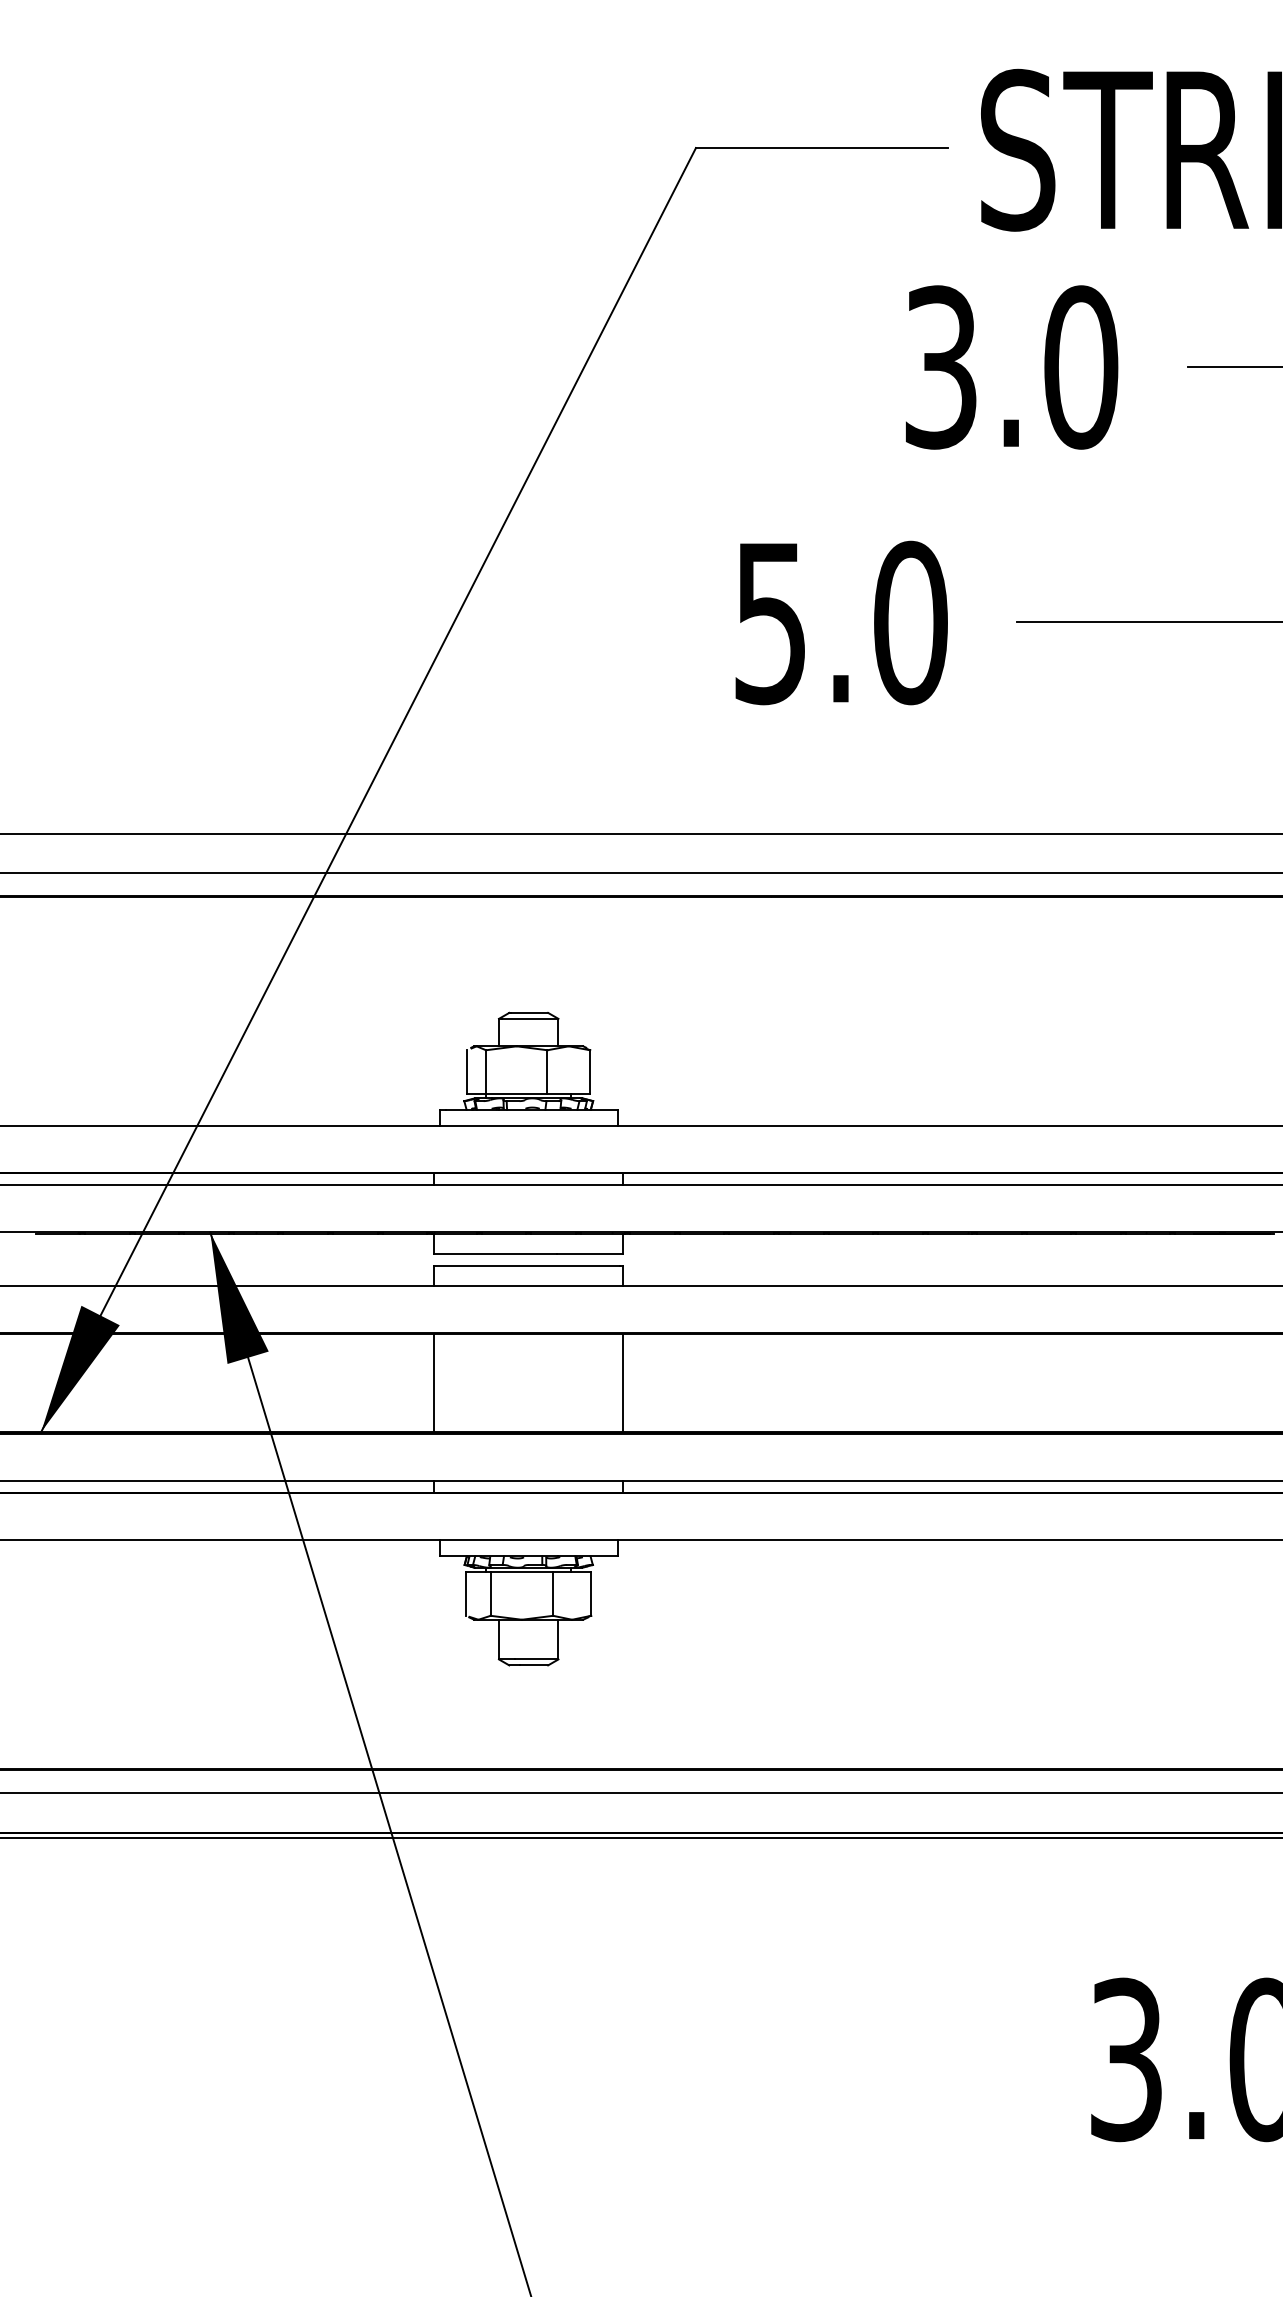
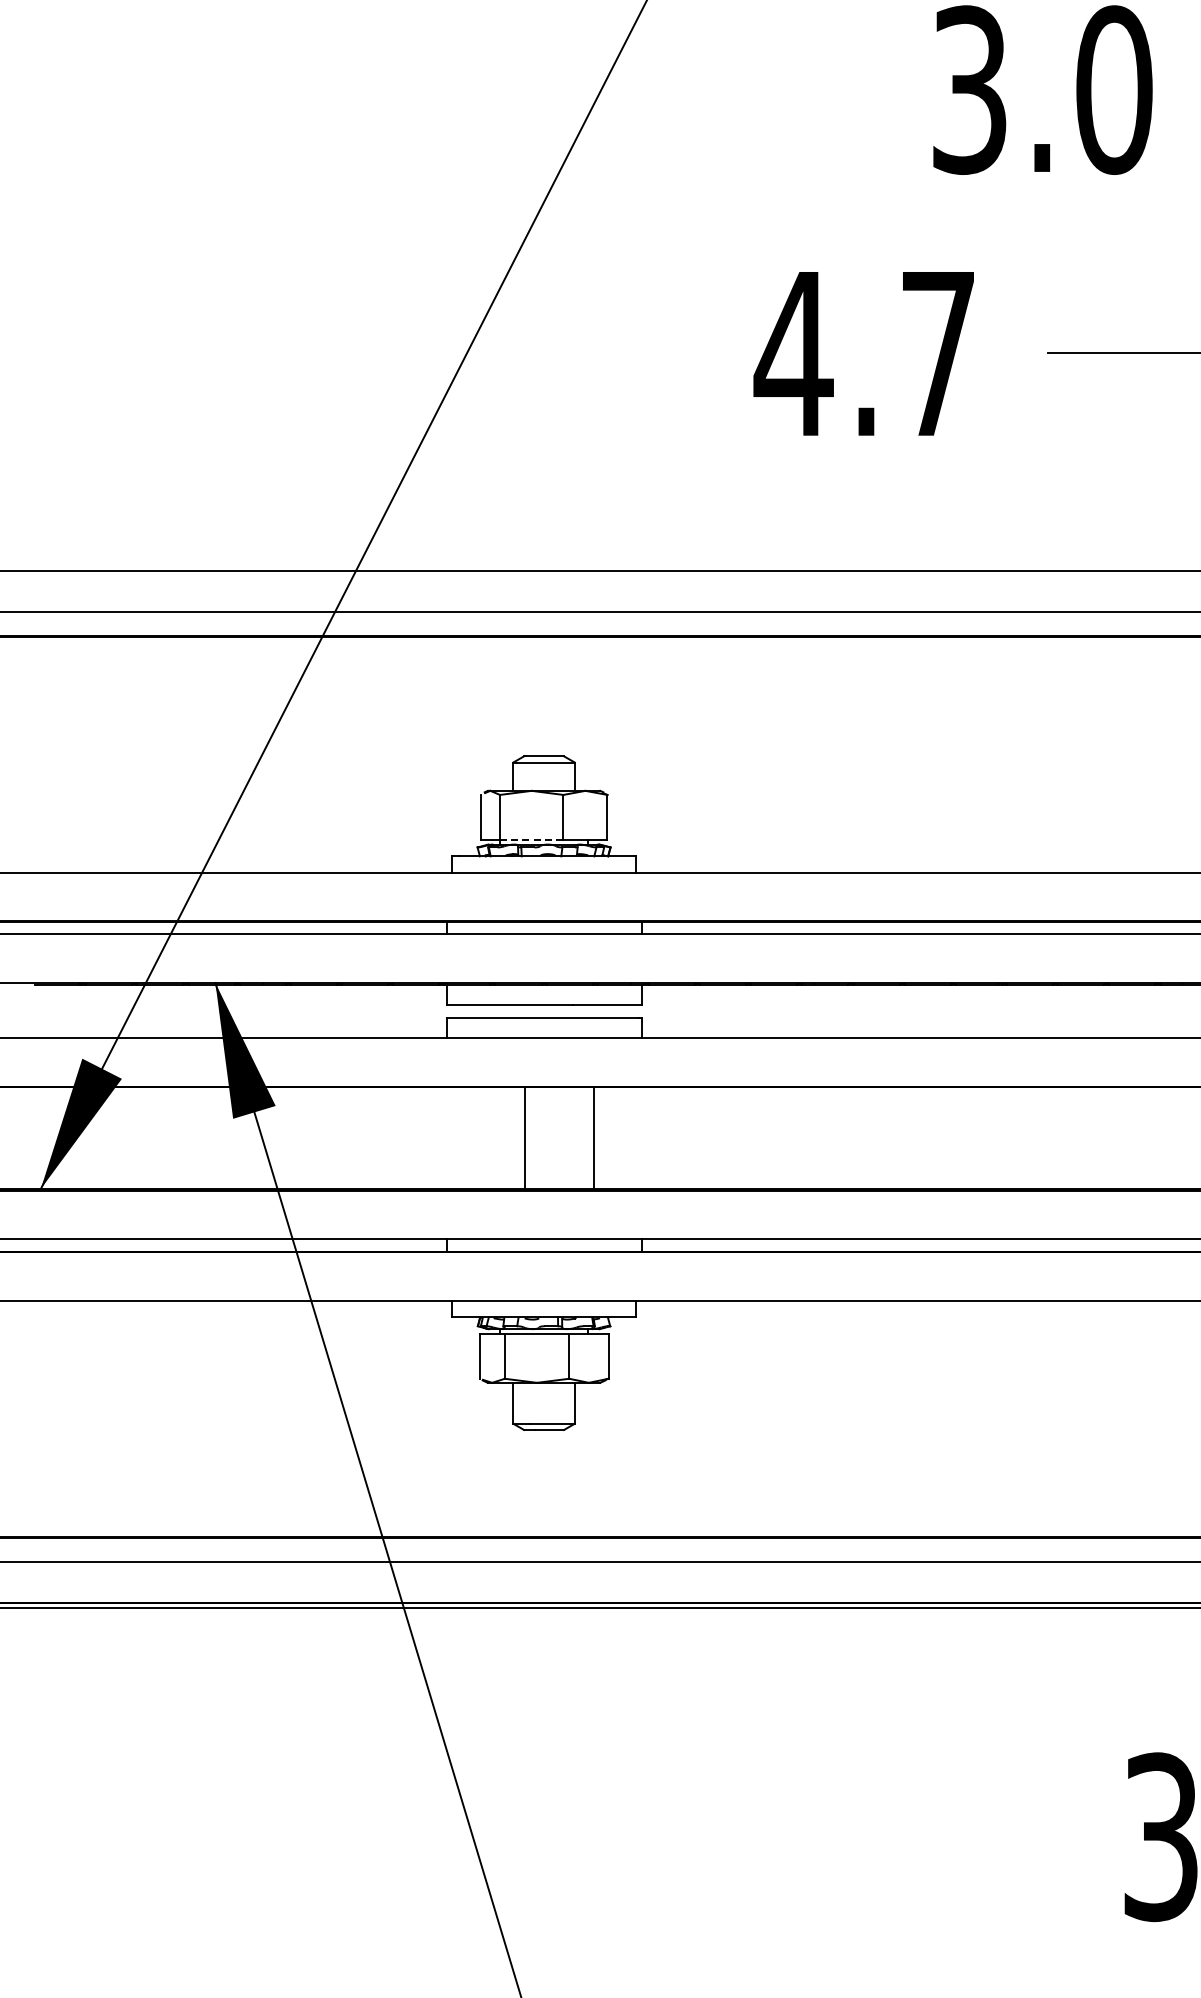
text: (839, 622) -> (864, 353), 5.0 -> 4.7
line: (516, 1093) -> (531, 839), solid -> dashed
line: (434, 1382) -> (525, 1137), moved
line: (623, 1382) -> (594, 1137), moved

